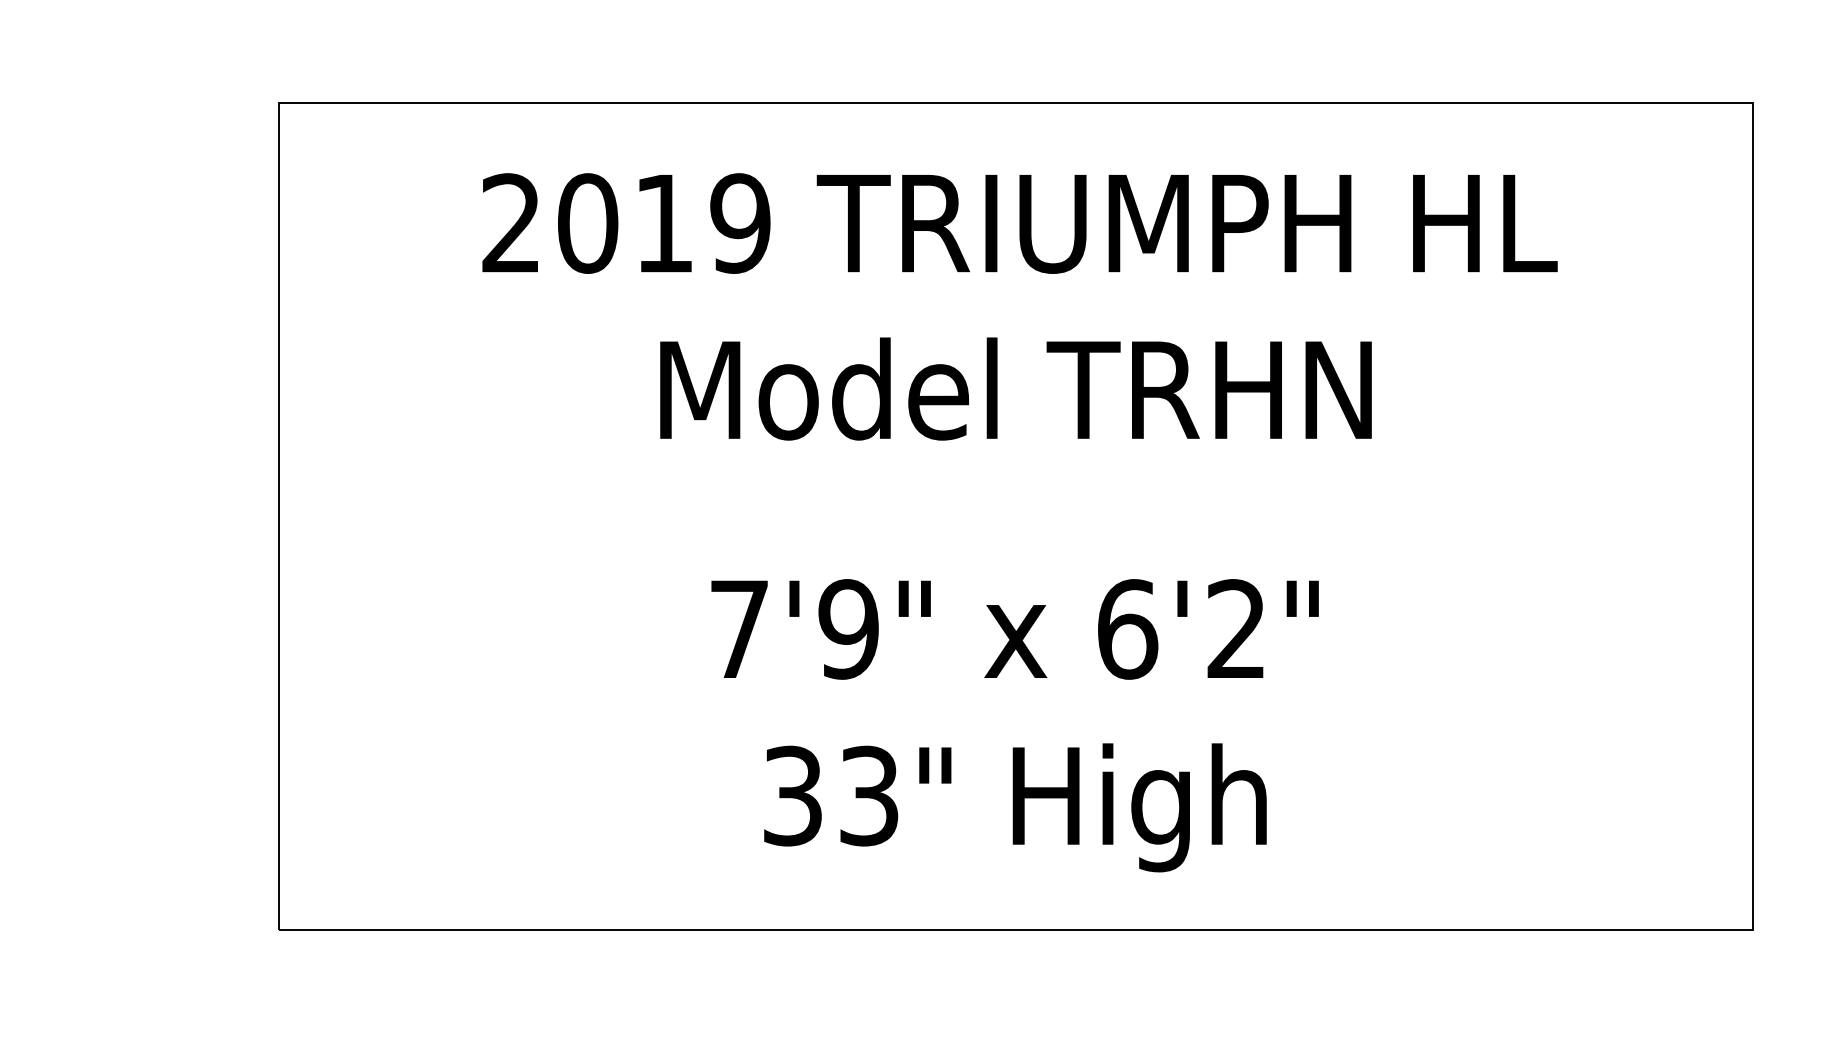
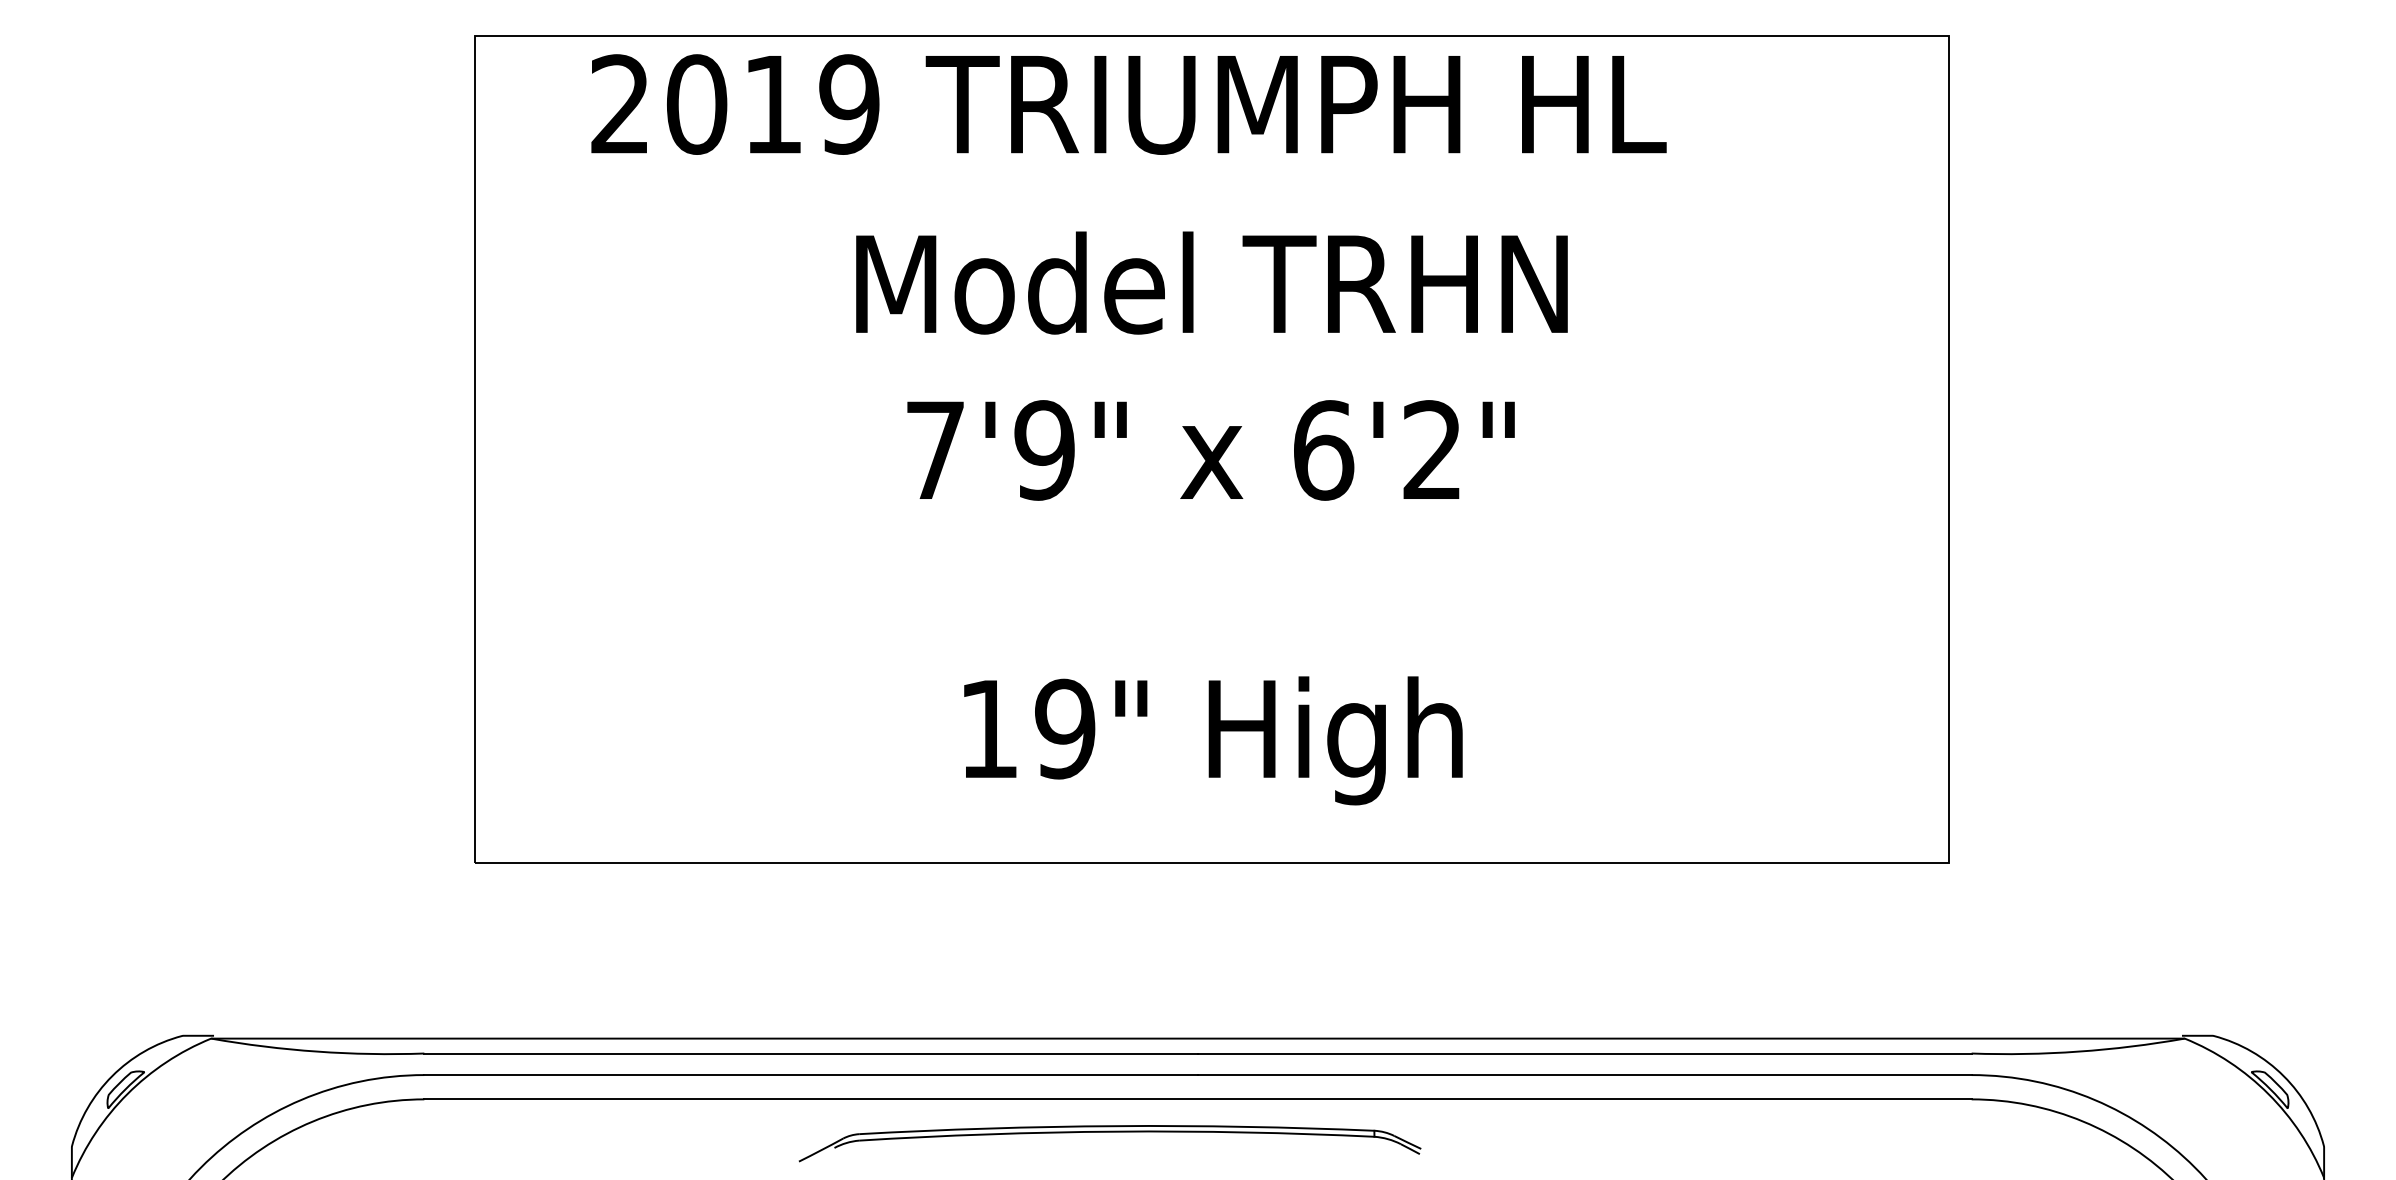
text: (1019, 223) -> (1128, 104), moved
text: (1015, 388) -> (1211, 282), moved
text: (1014, 629) -> (1210, 450), moved
text: (831, 795) -> (1027, 728), 33" -> 19"

